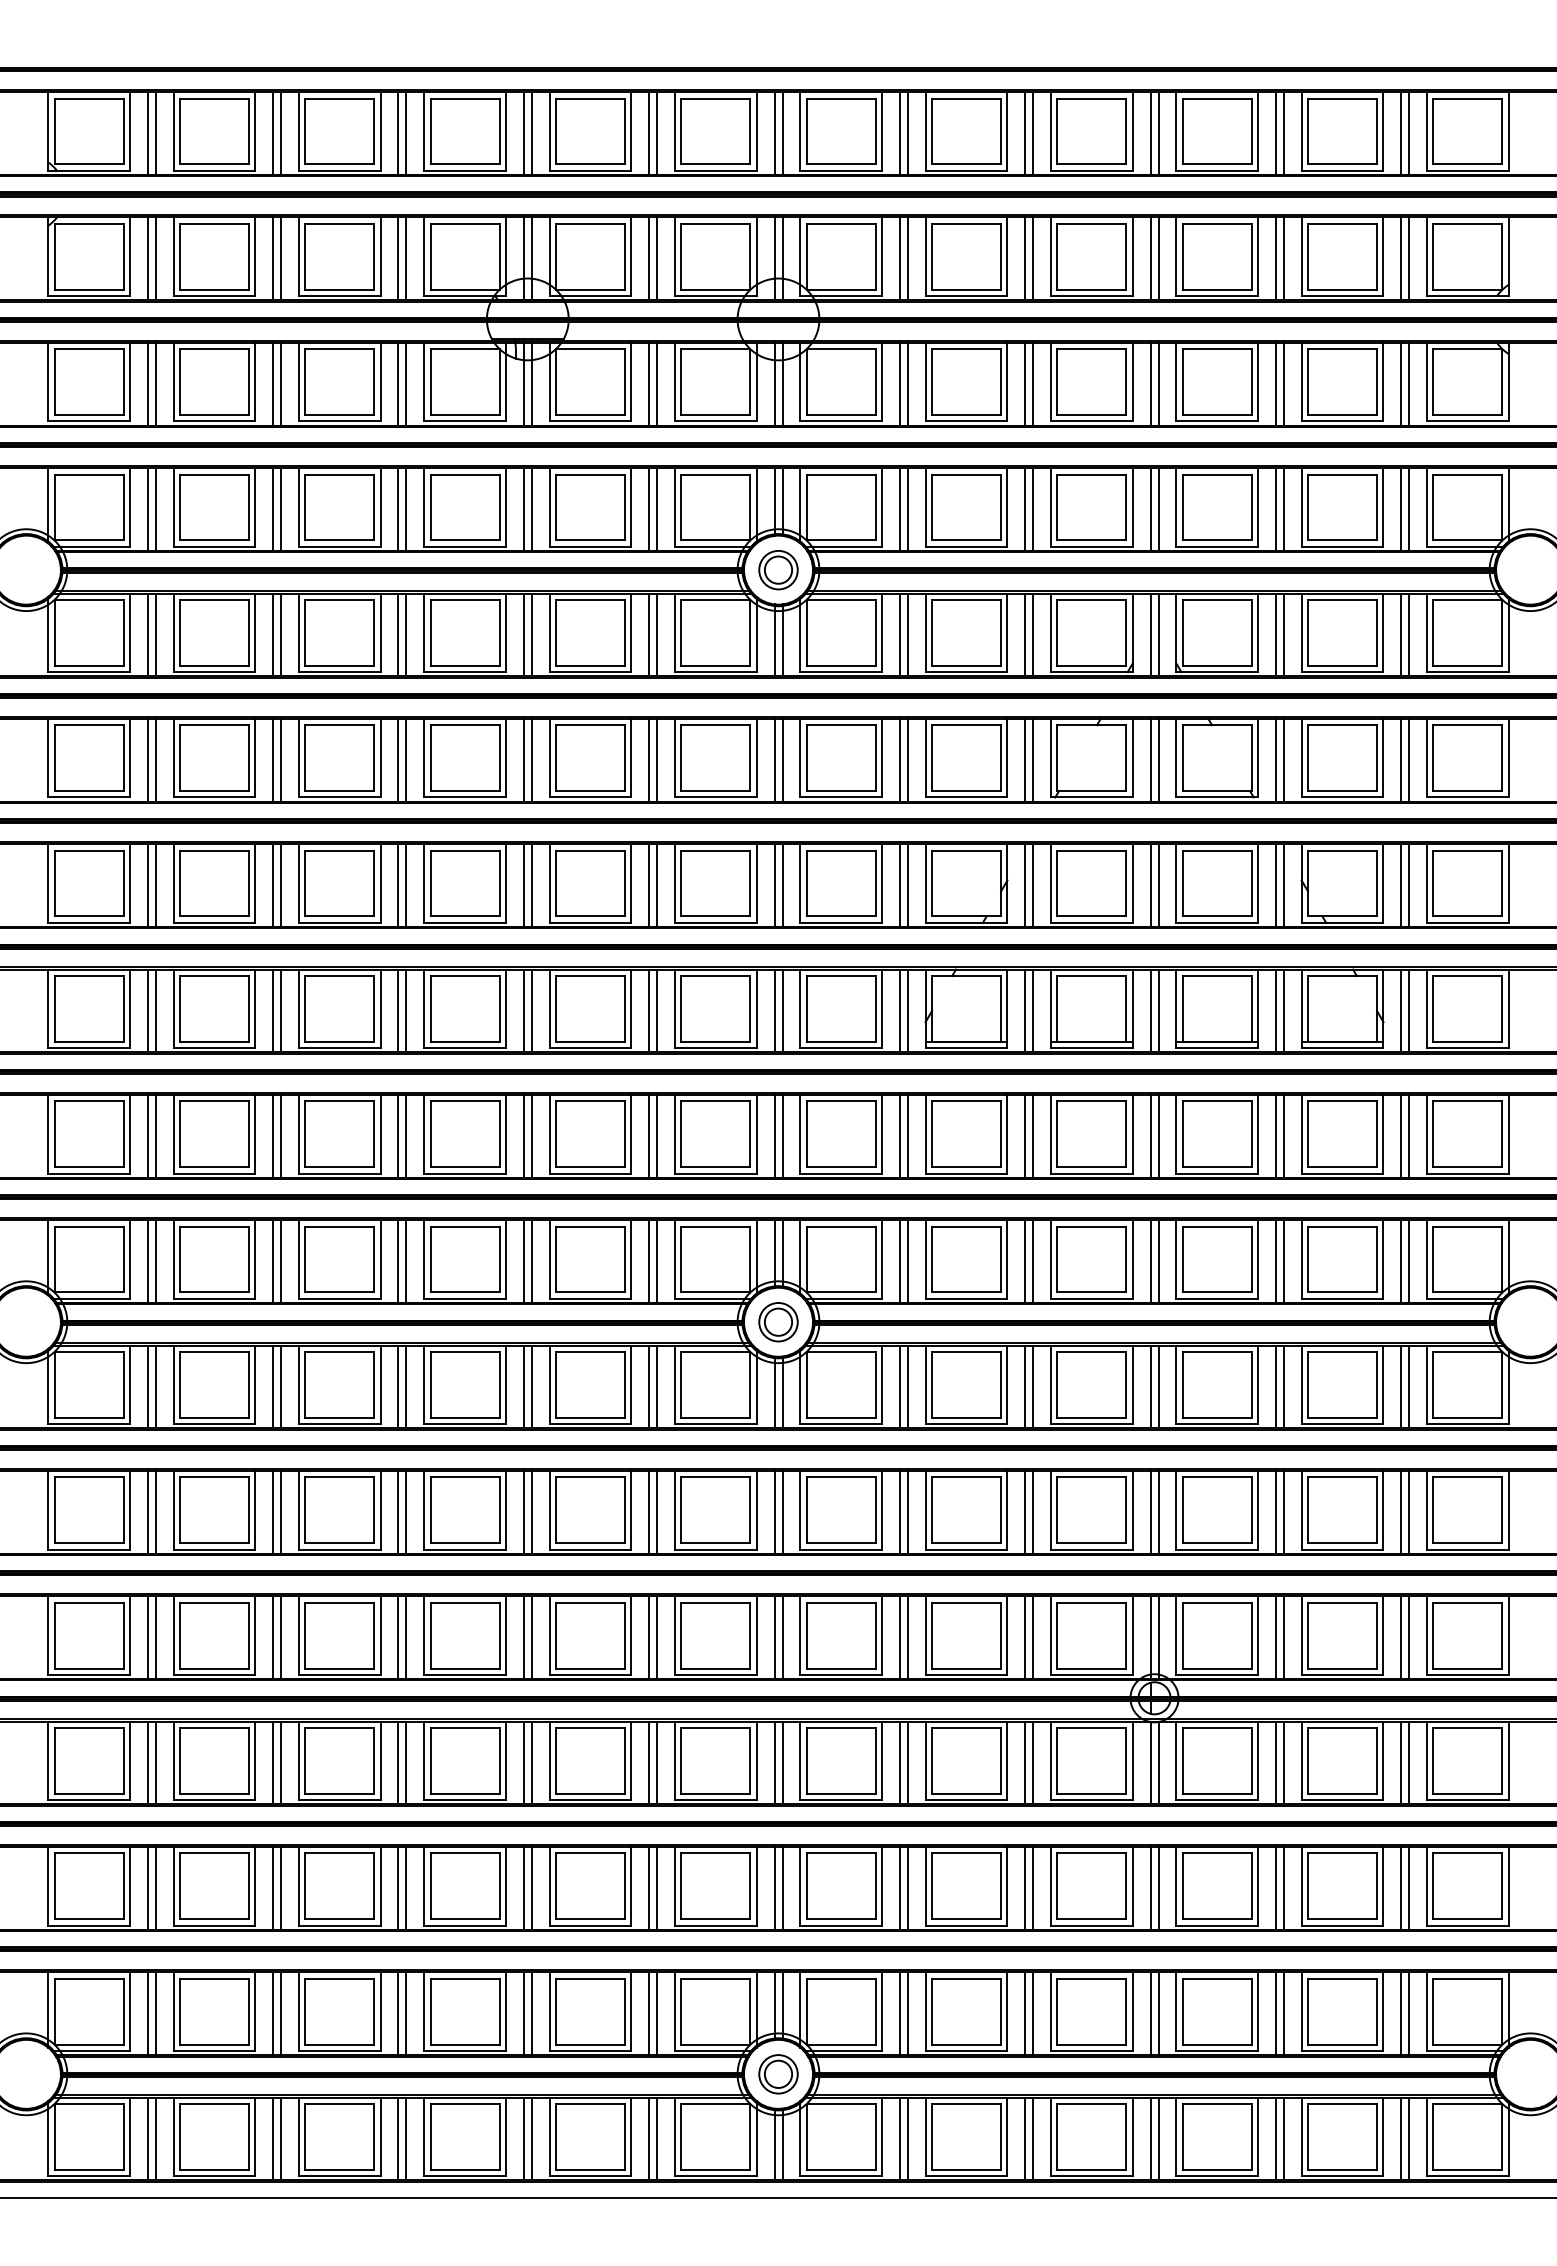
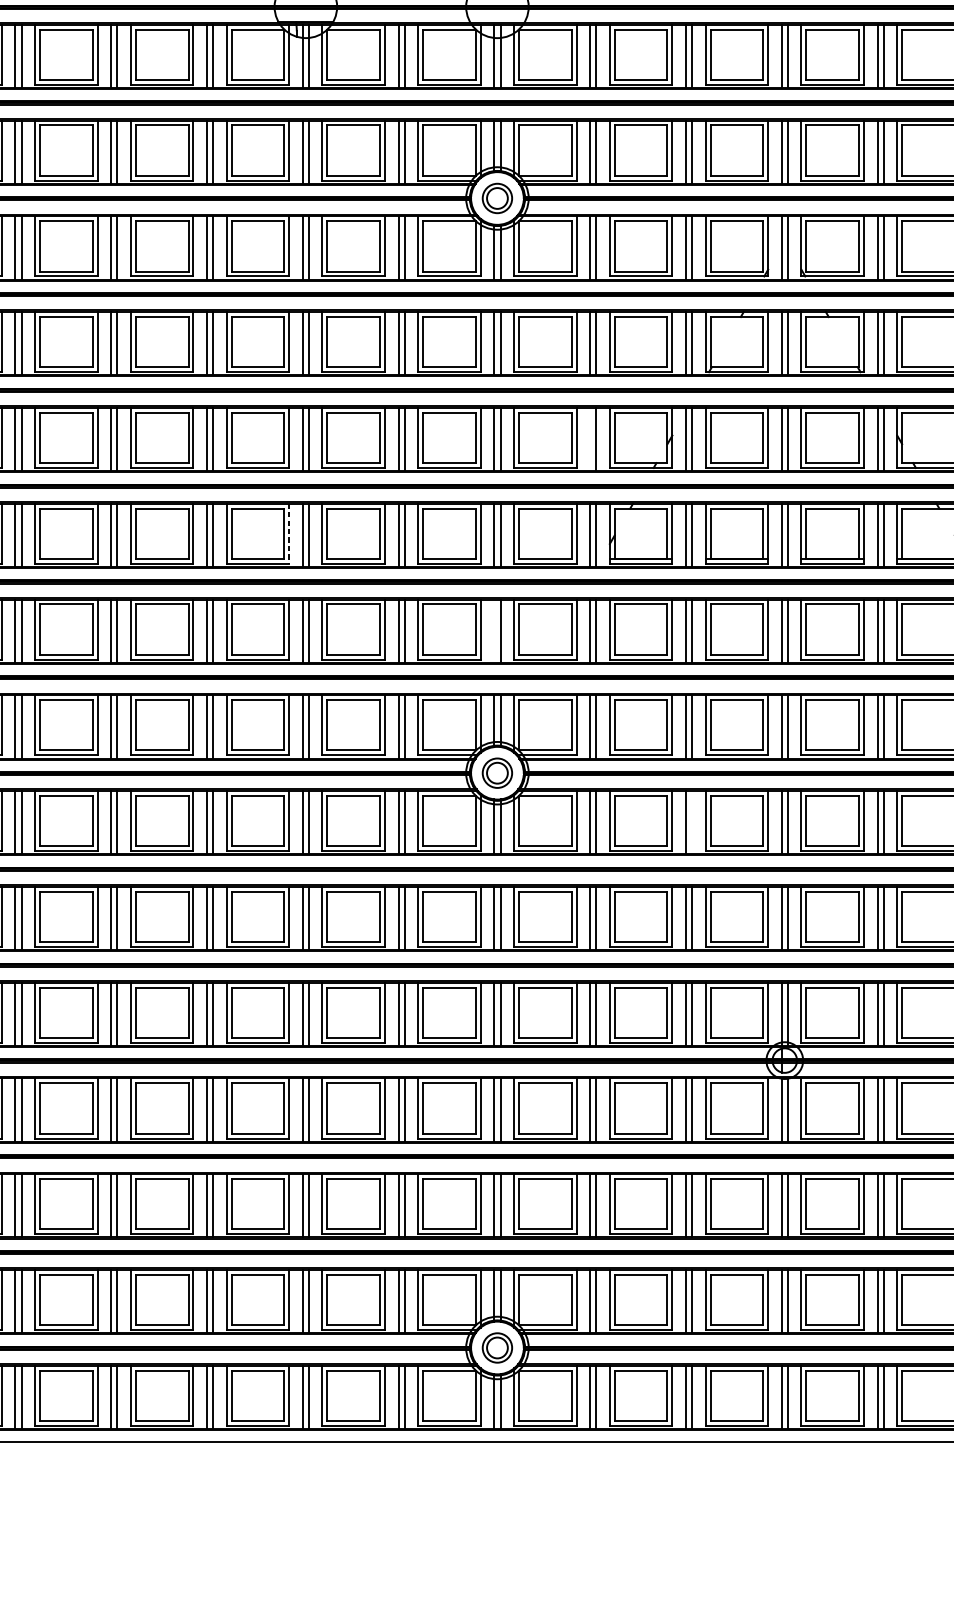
line: (899, 885) -> (589, 439), removed
line: (506, 1009) -> (289, 534), solid -> dashed
line: (774, 1135) -> (494, 630), removed
line: (1033, 1386) -> (692, 822), removed

